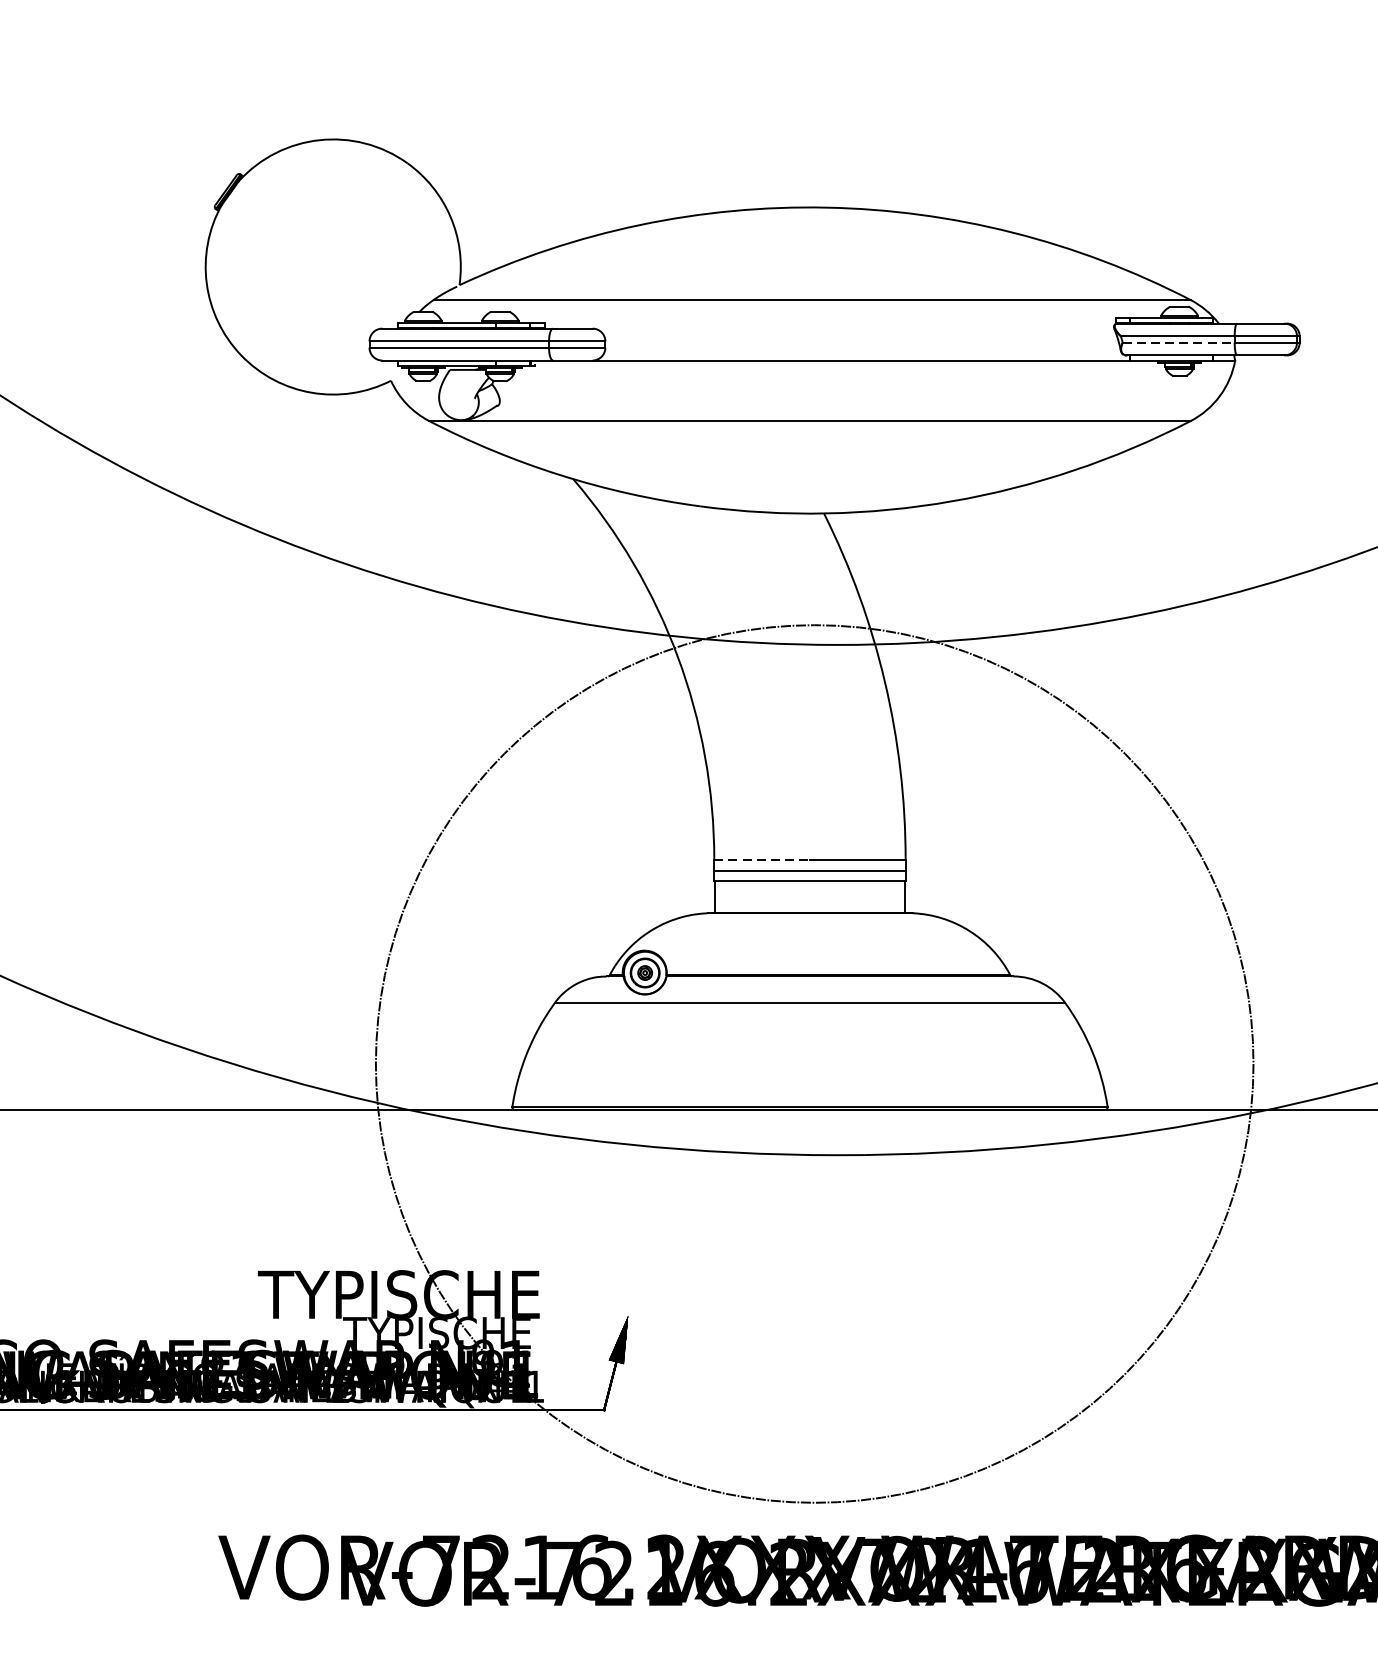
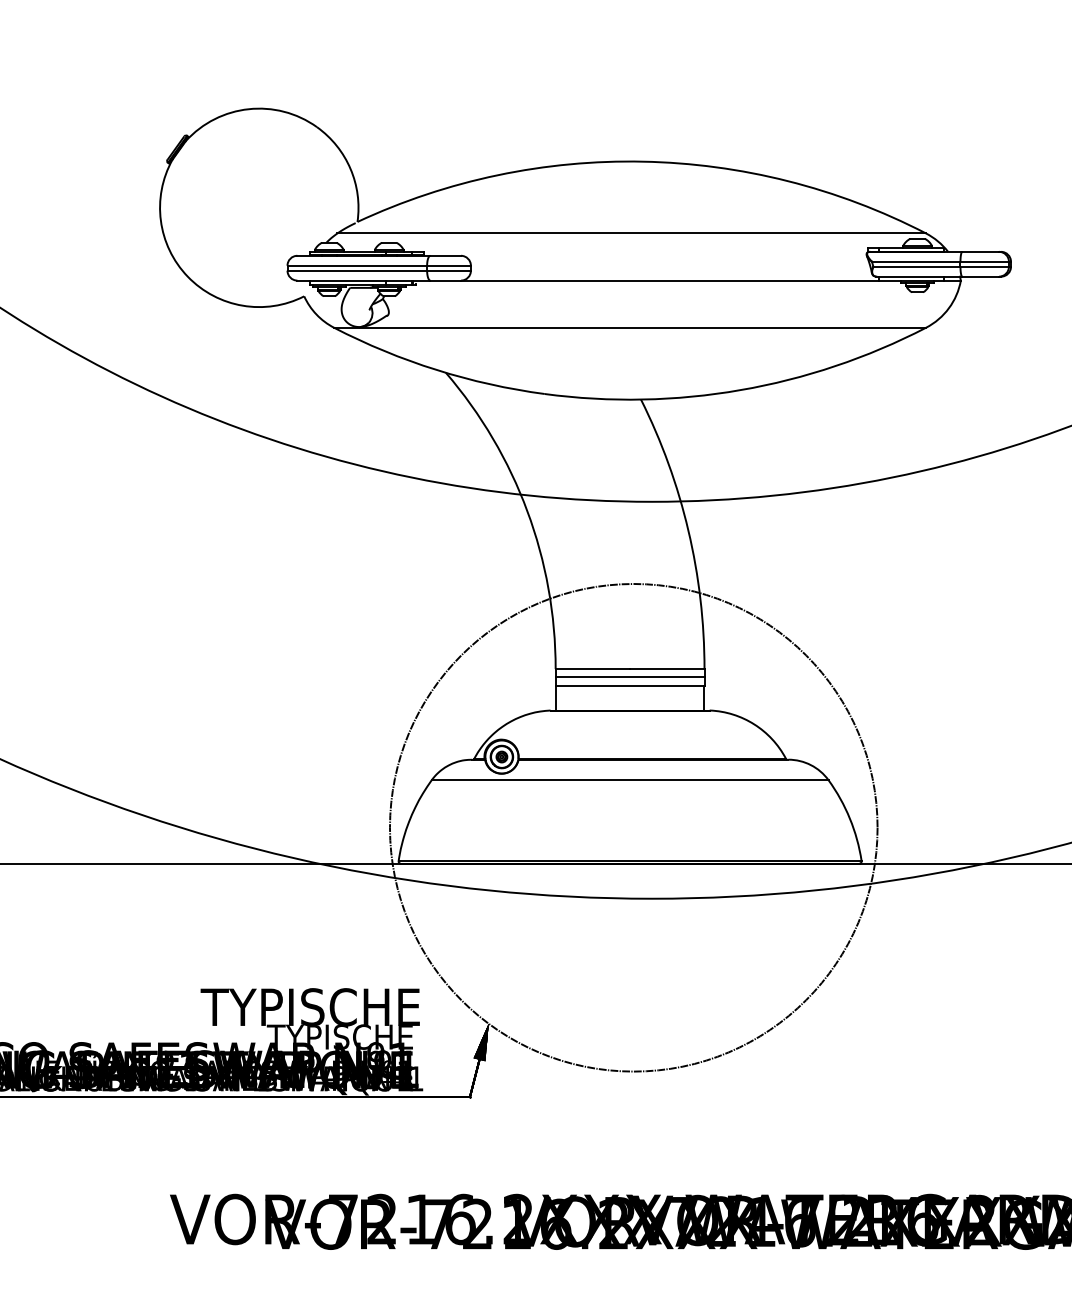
line: (1178, 342) -> (916, 266), dashed -> solid
line: (762, 860) -> (593, 669), dashed -> solid
circle: (814, 1063) -> (633, 827), size x0.71

